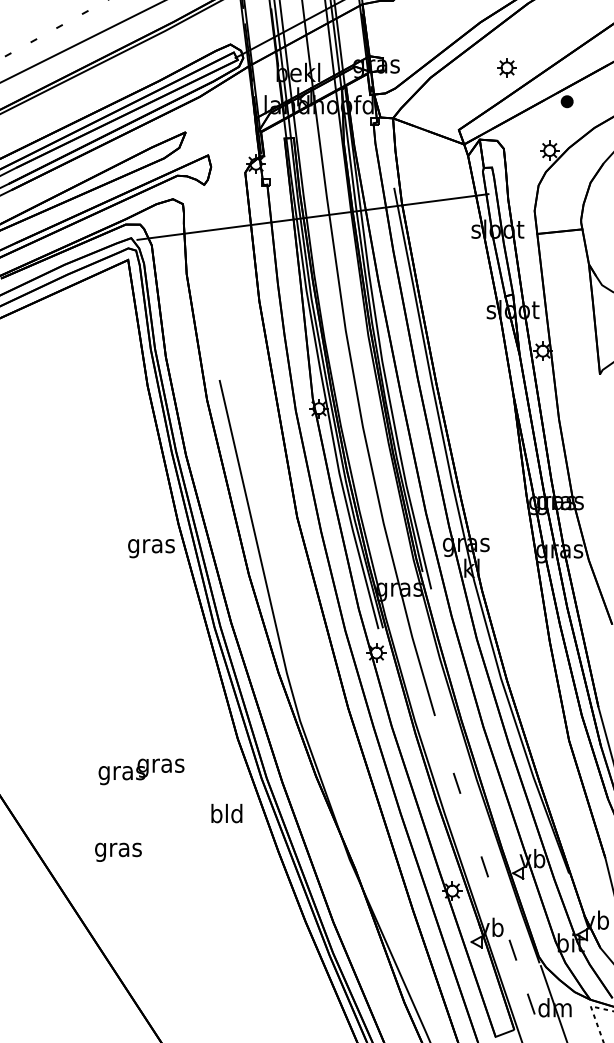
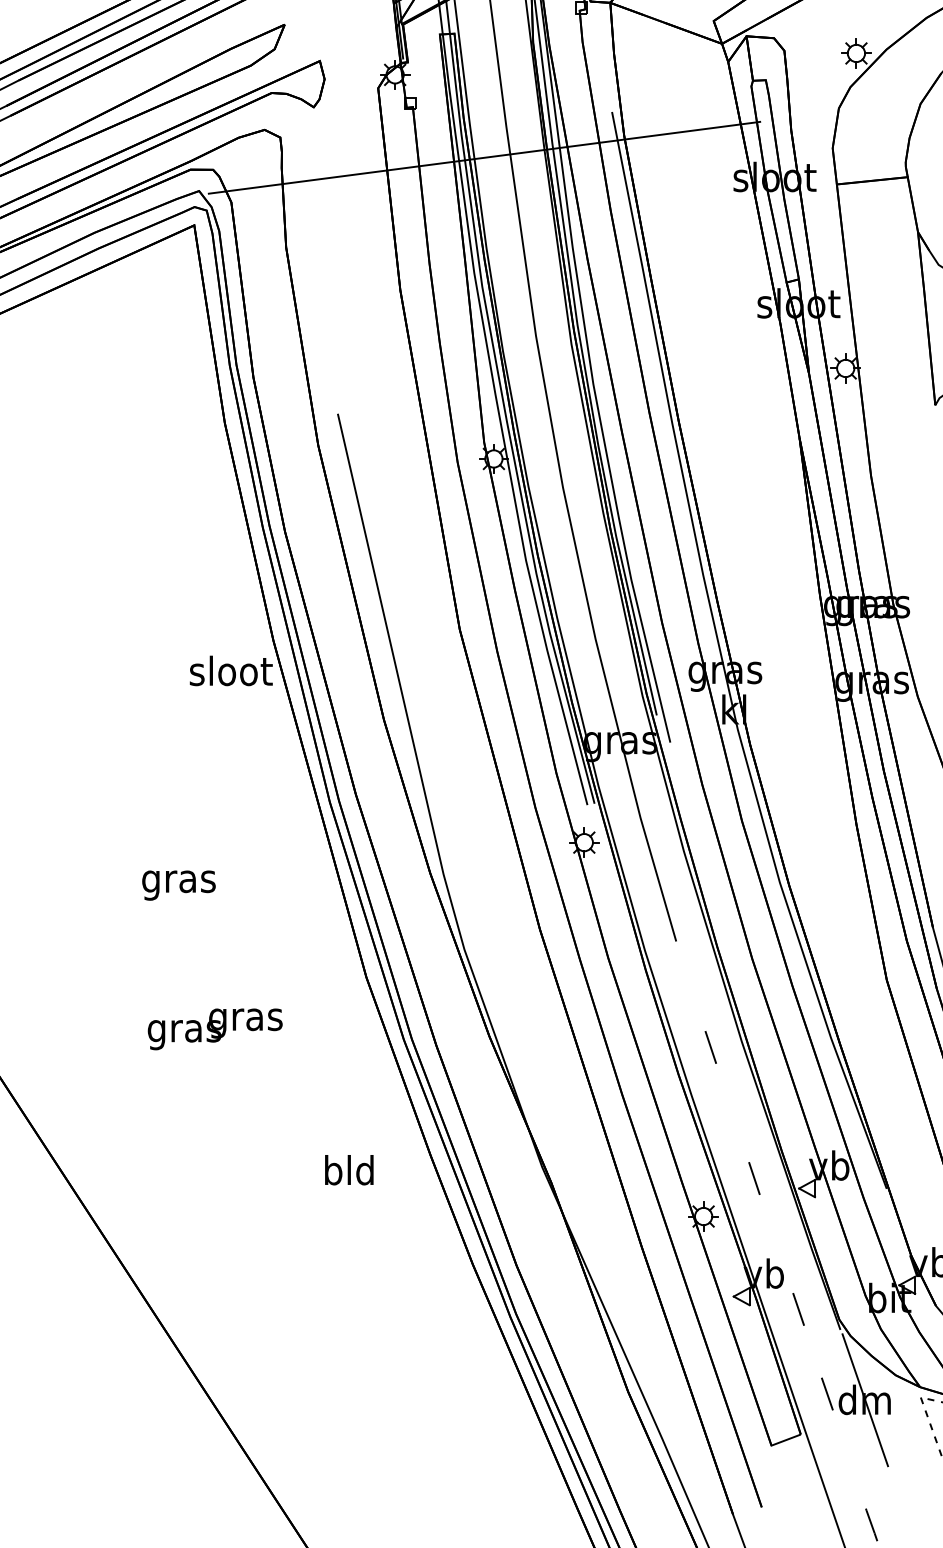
text: (151, 546) -> (230, 675), gras -> sloot
text: (226, 813) -> (348, 1170), moved
text: (118, 851) -> (179, 884), moved

